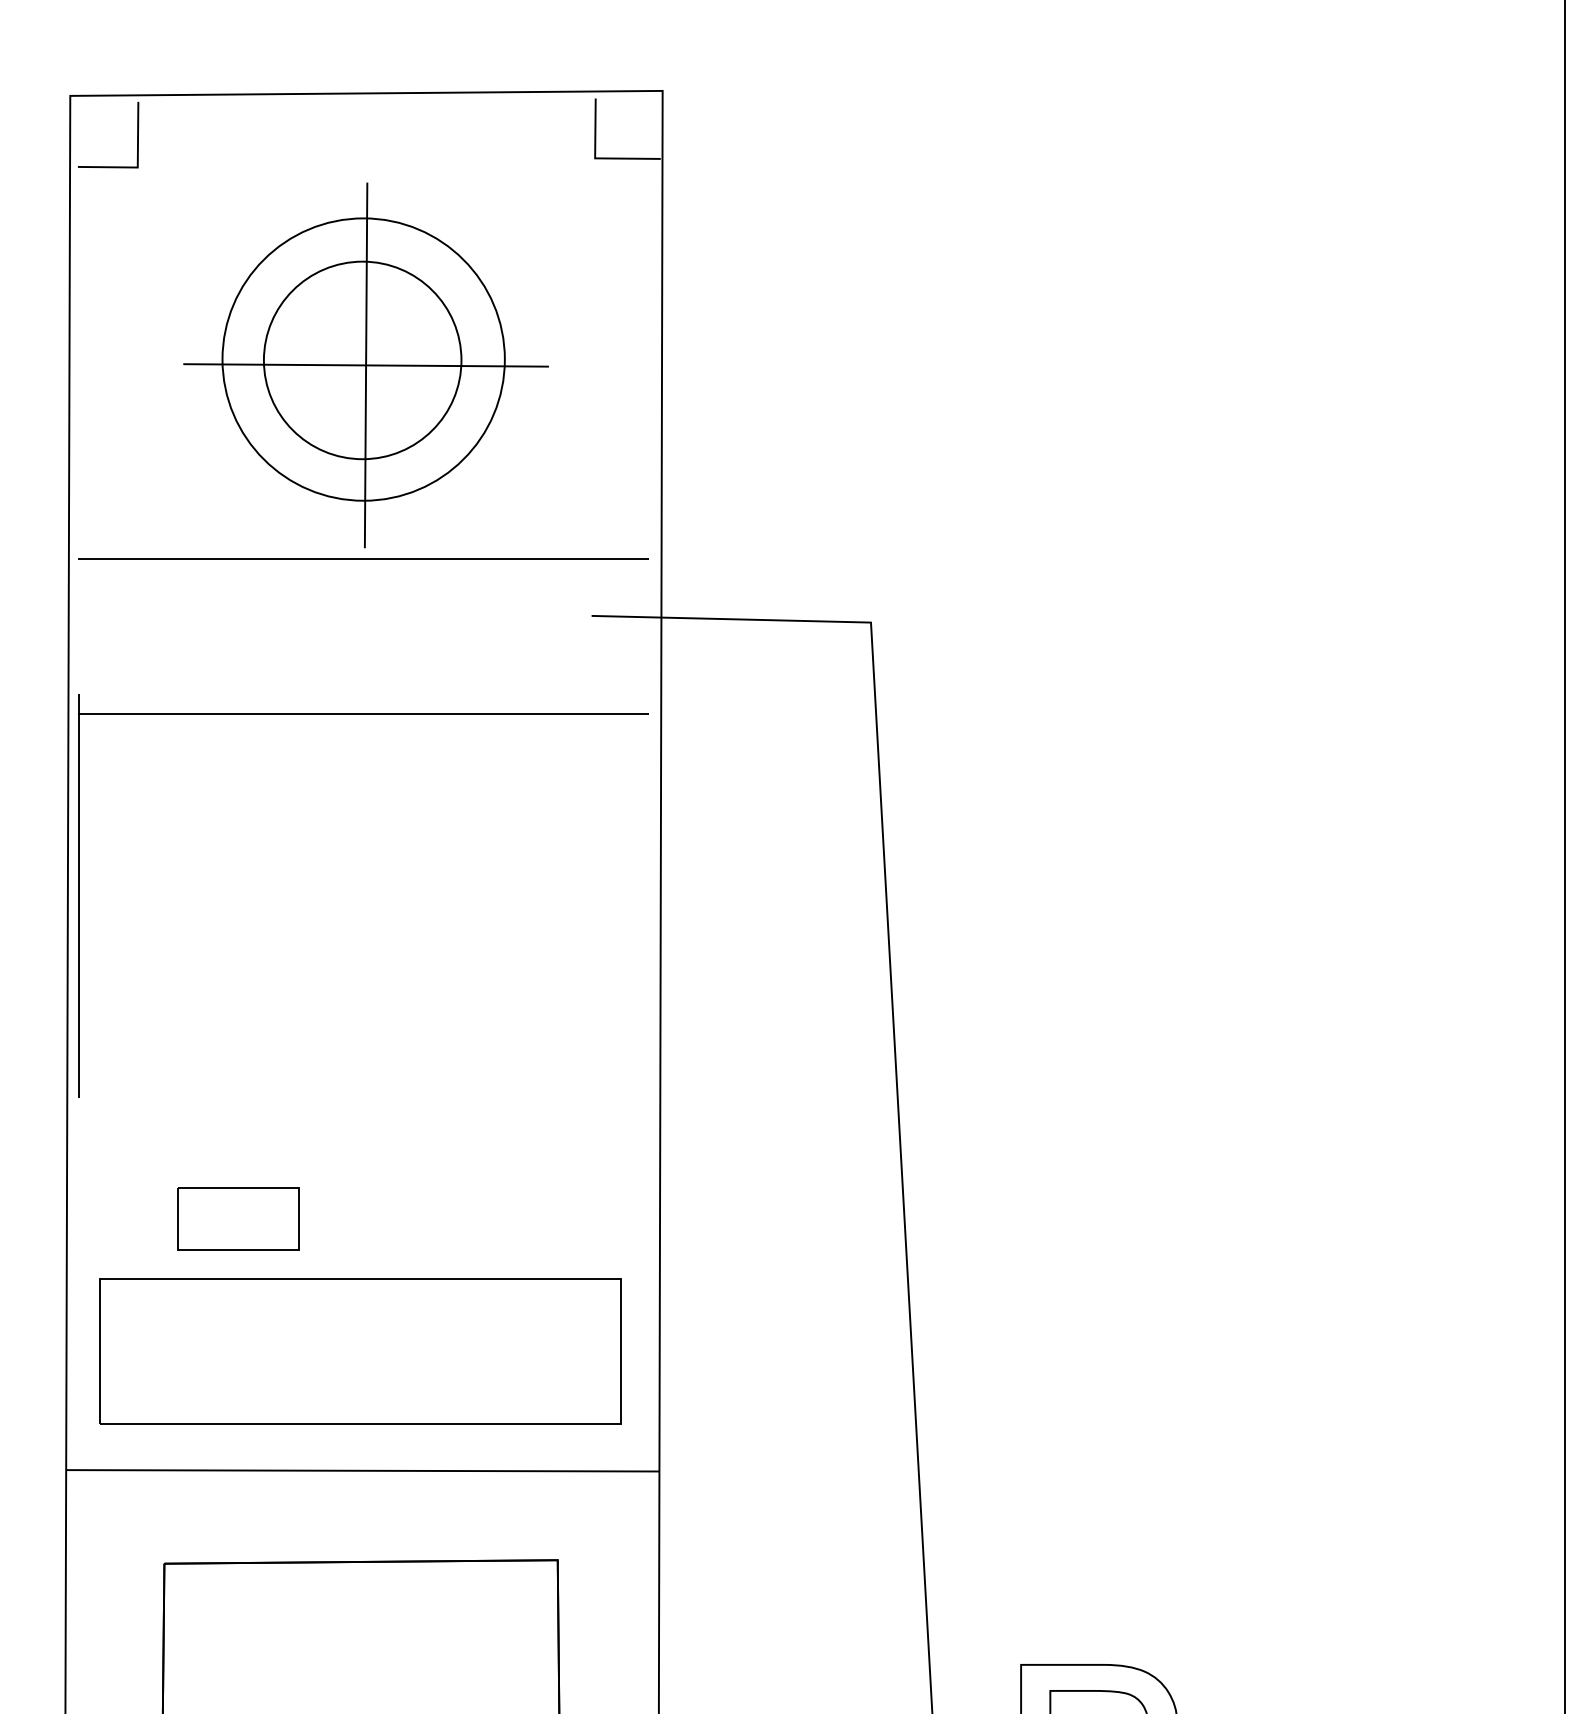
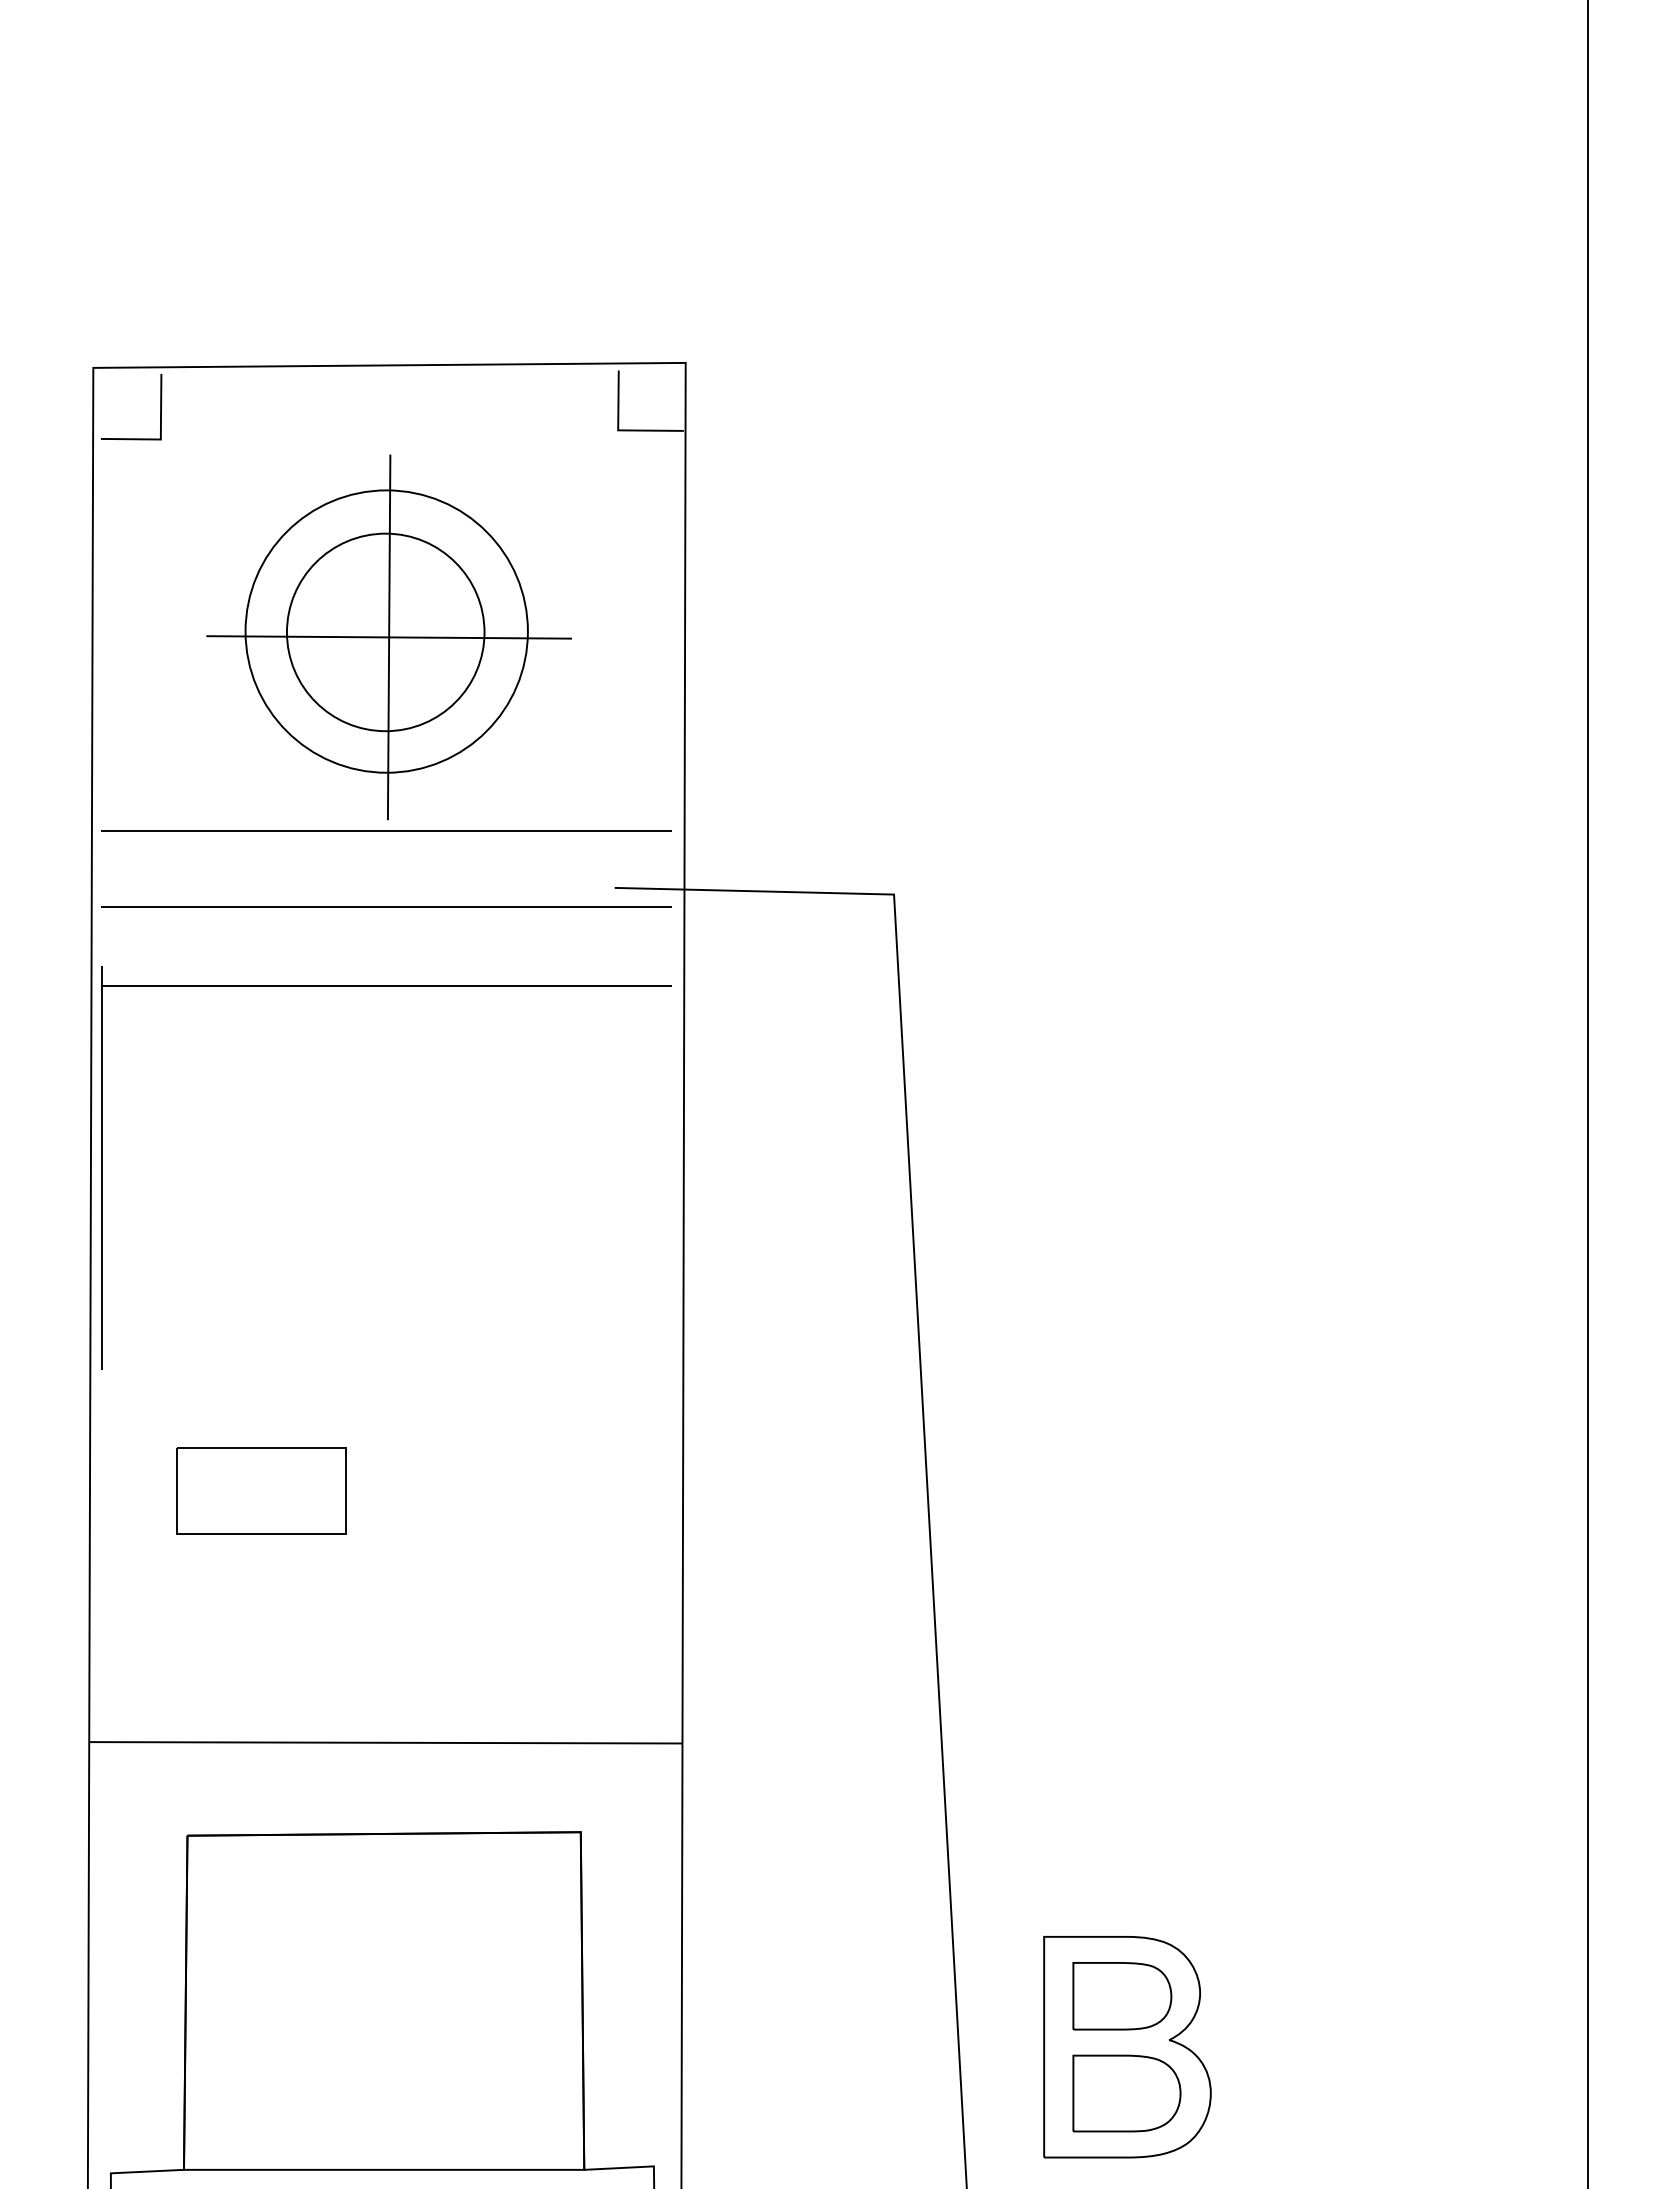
line: (363, 634) -> (386, 906), added
part: (238, 1218) -> (261, 1490), size x1.4
part: (360, 1351) -> (383, 1623), removed

